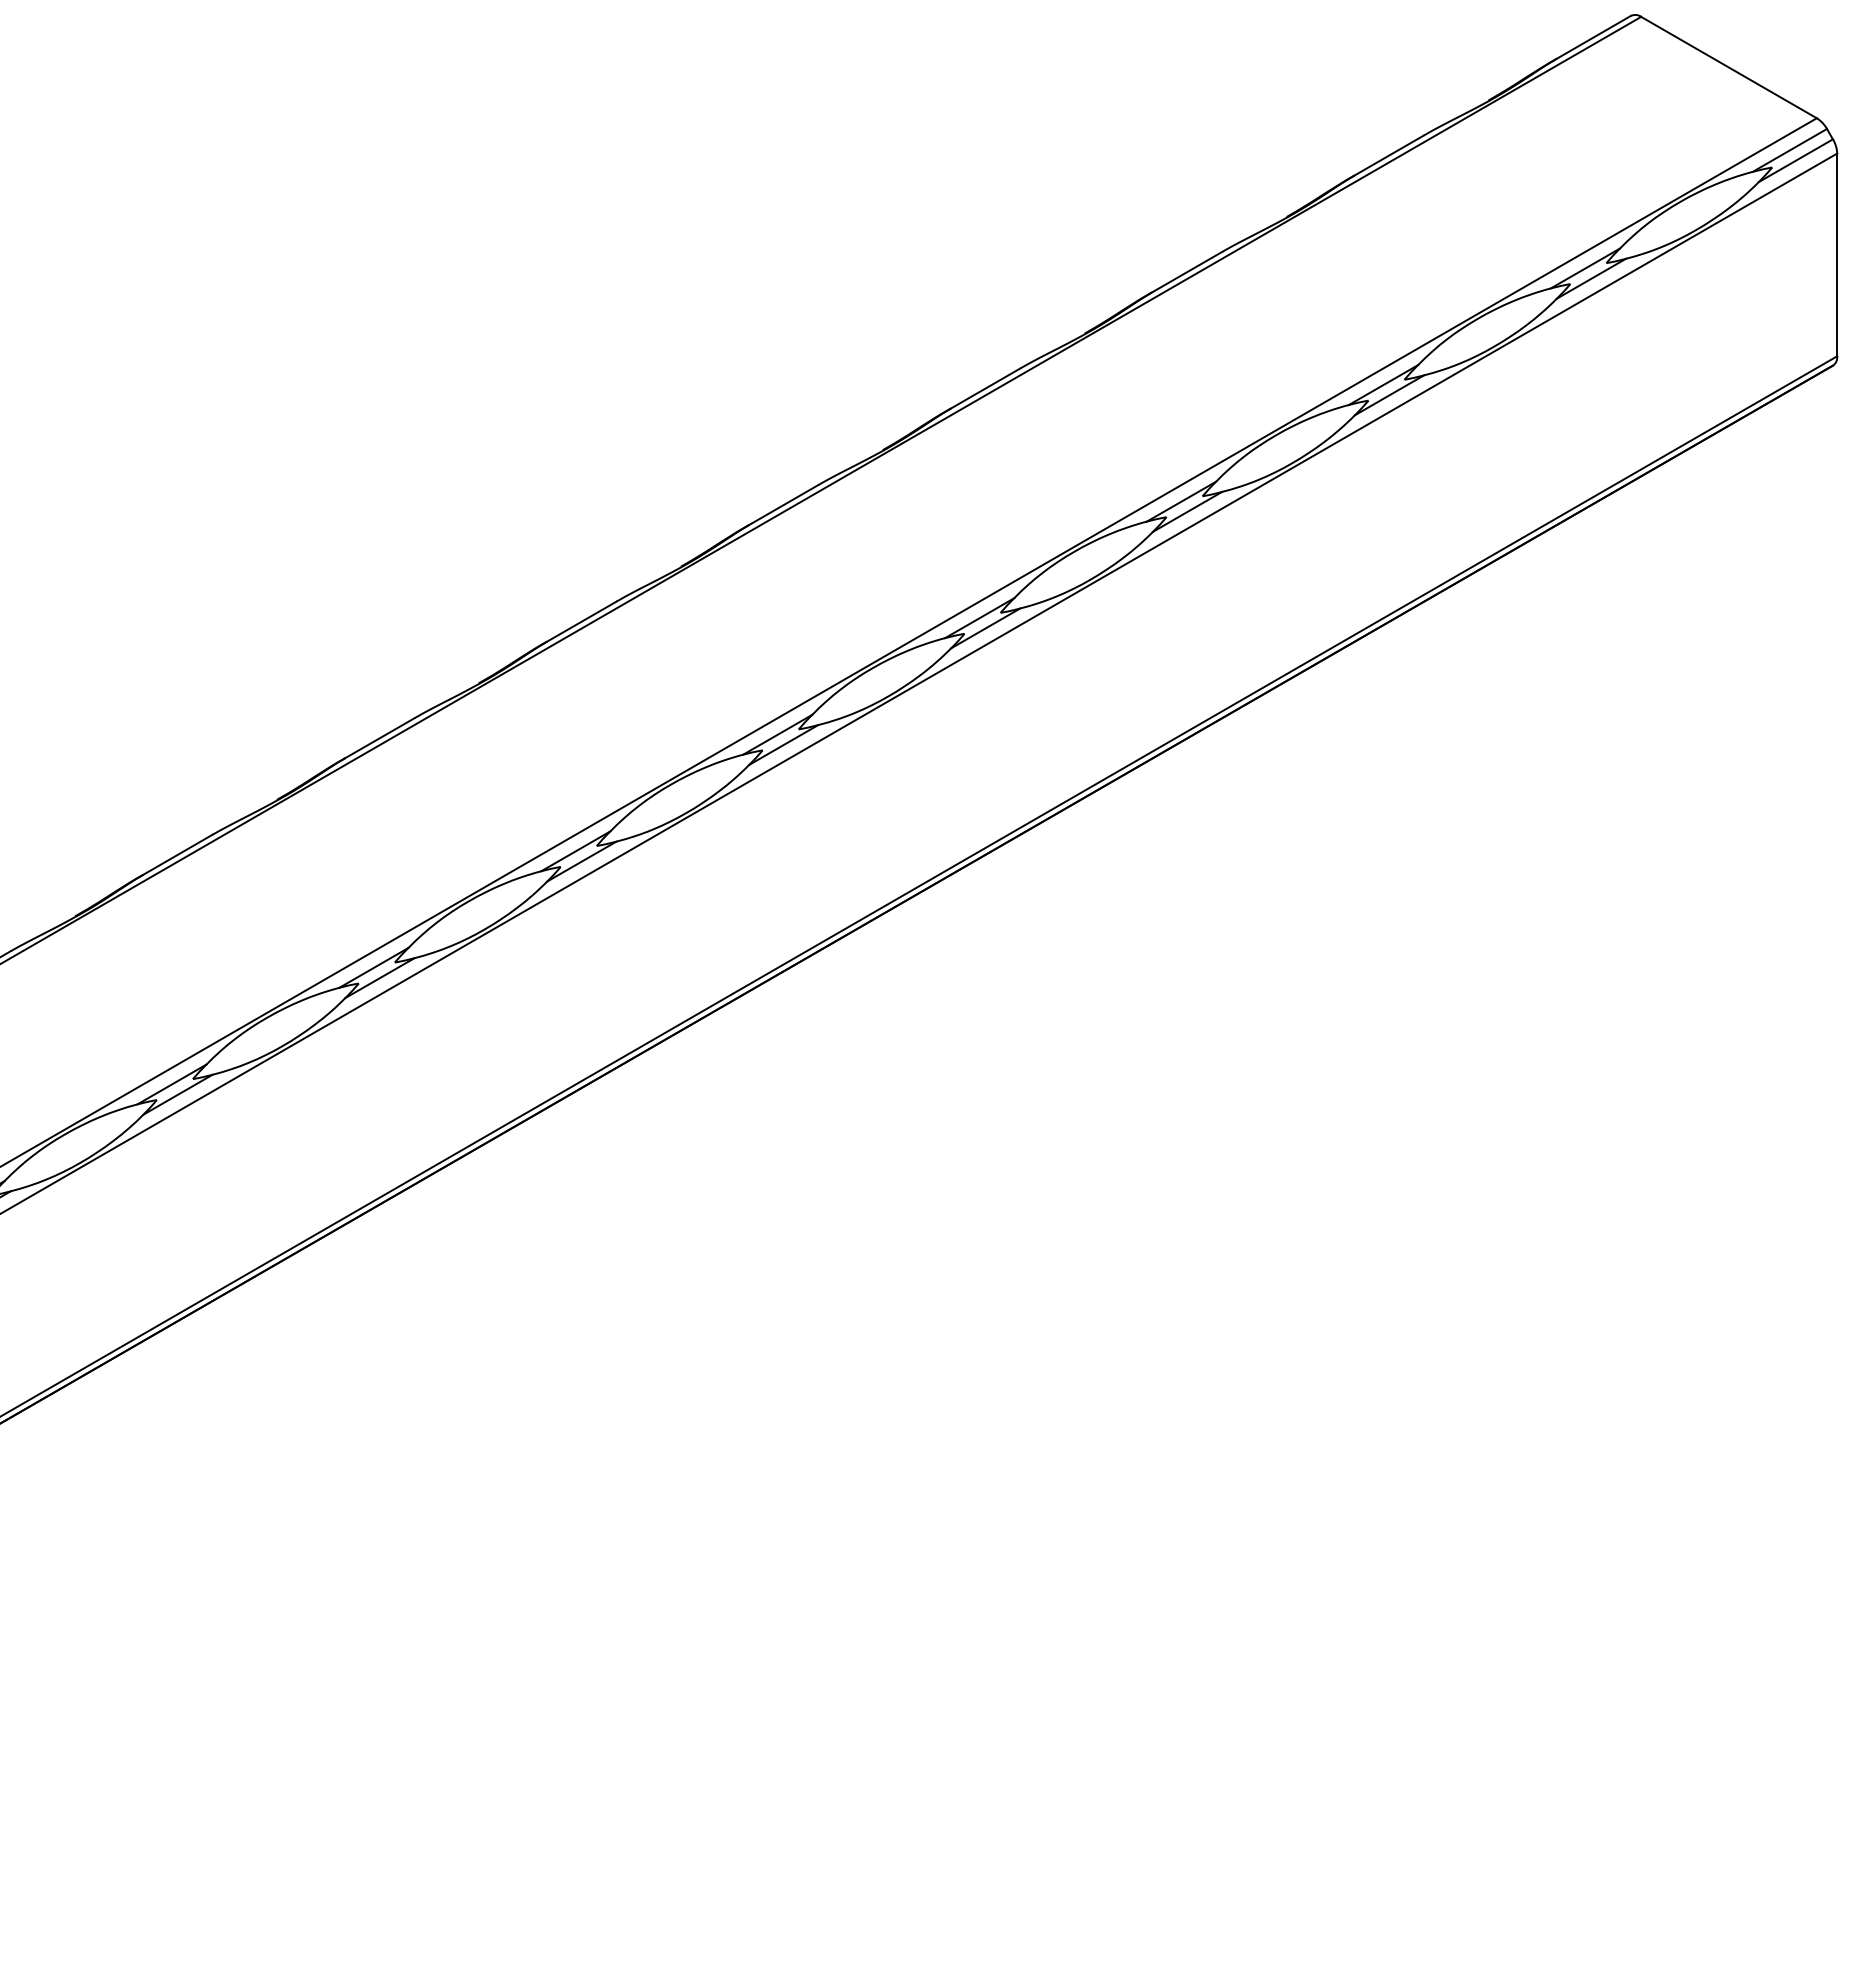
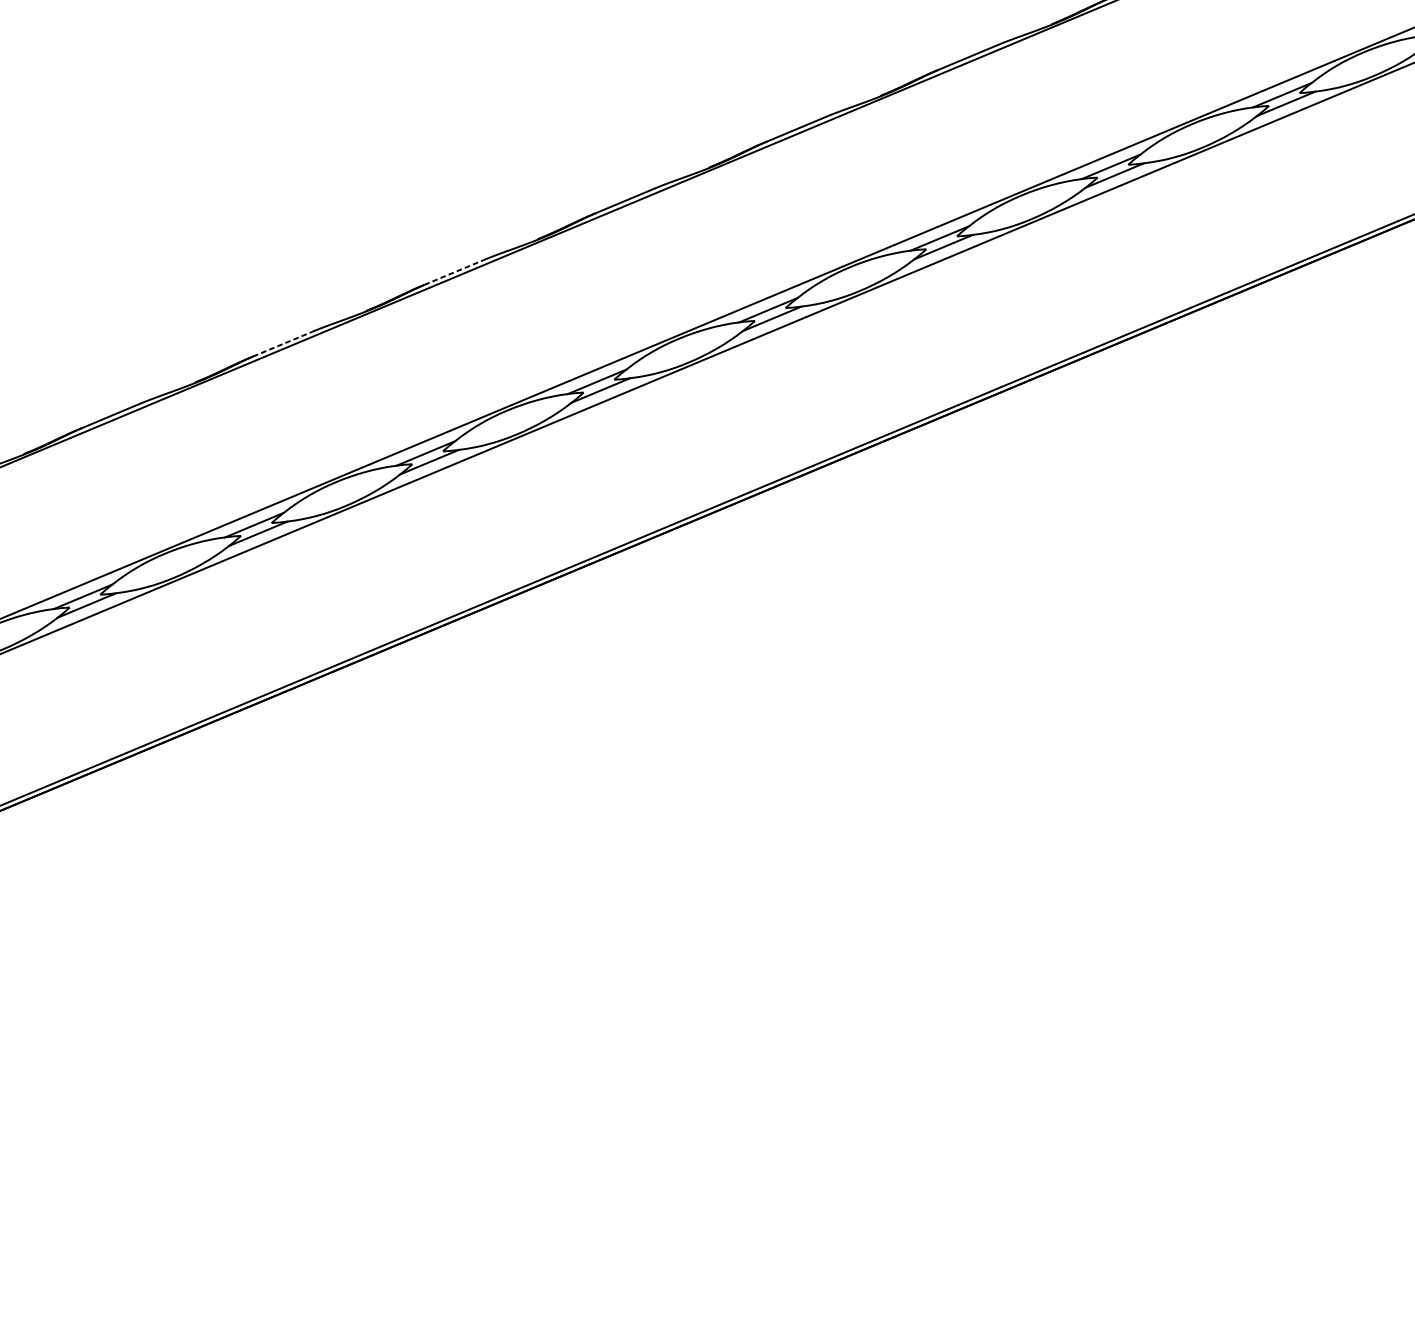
line: (582, 621) -> (454, 272), solid -> dashed
line: (380, 737) -> (283, 343), solid -> dashed

